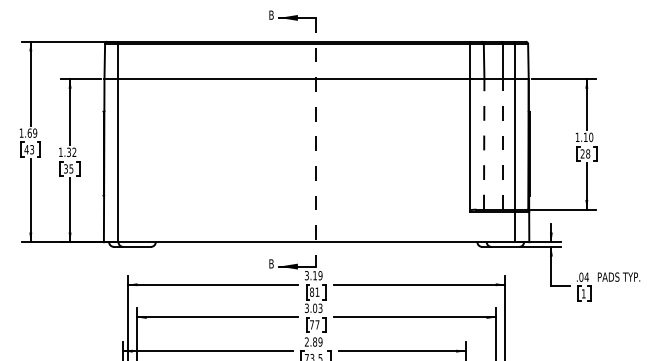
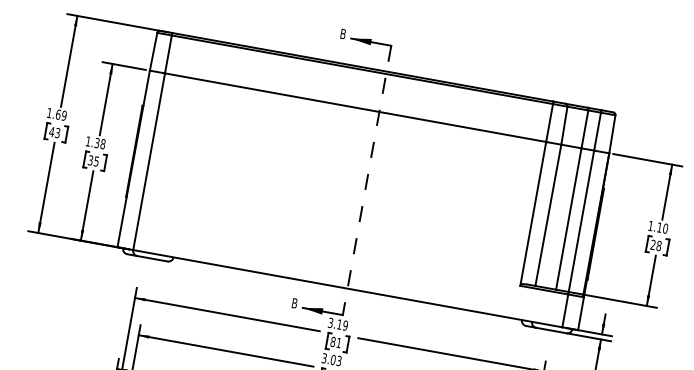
line: (484, 143) -> (548, 214), dashed -> solid
line: (503, 143) -> (569, 218), dashed -> solid
text: (74, 152) -> (103, 144), 1.32 -> 1.38

